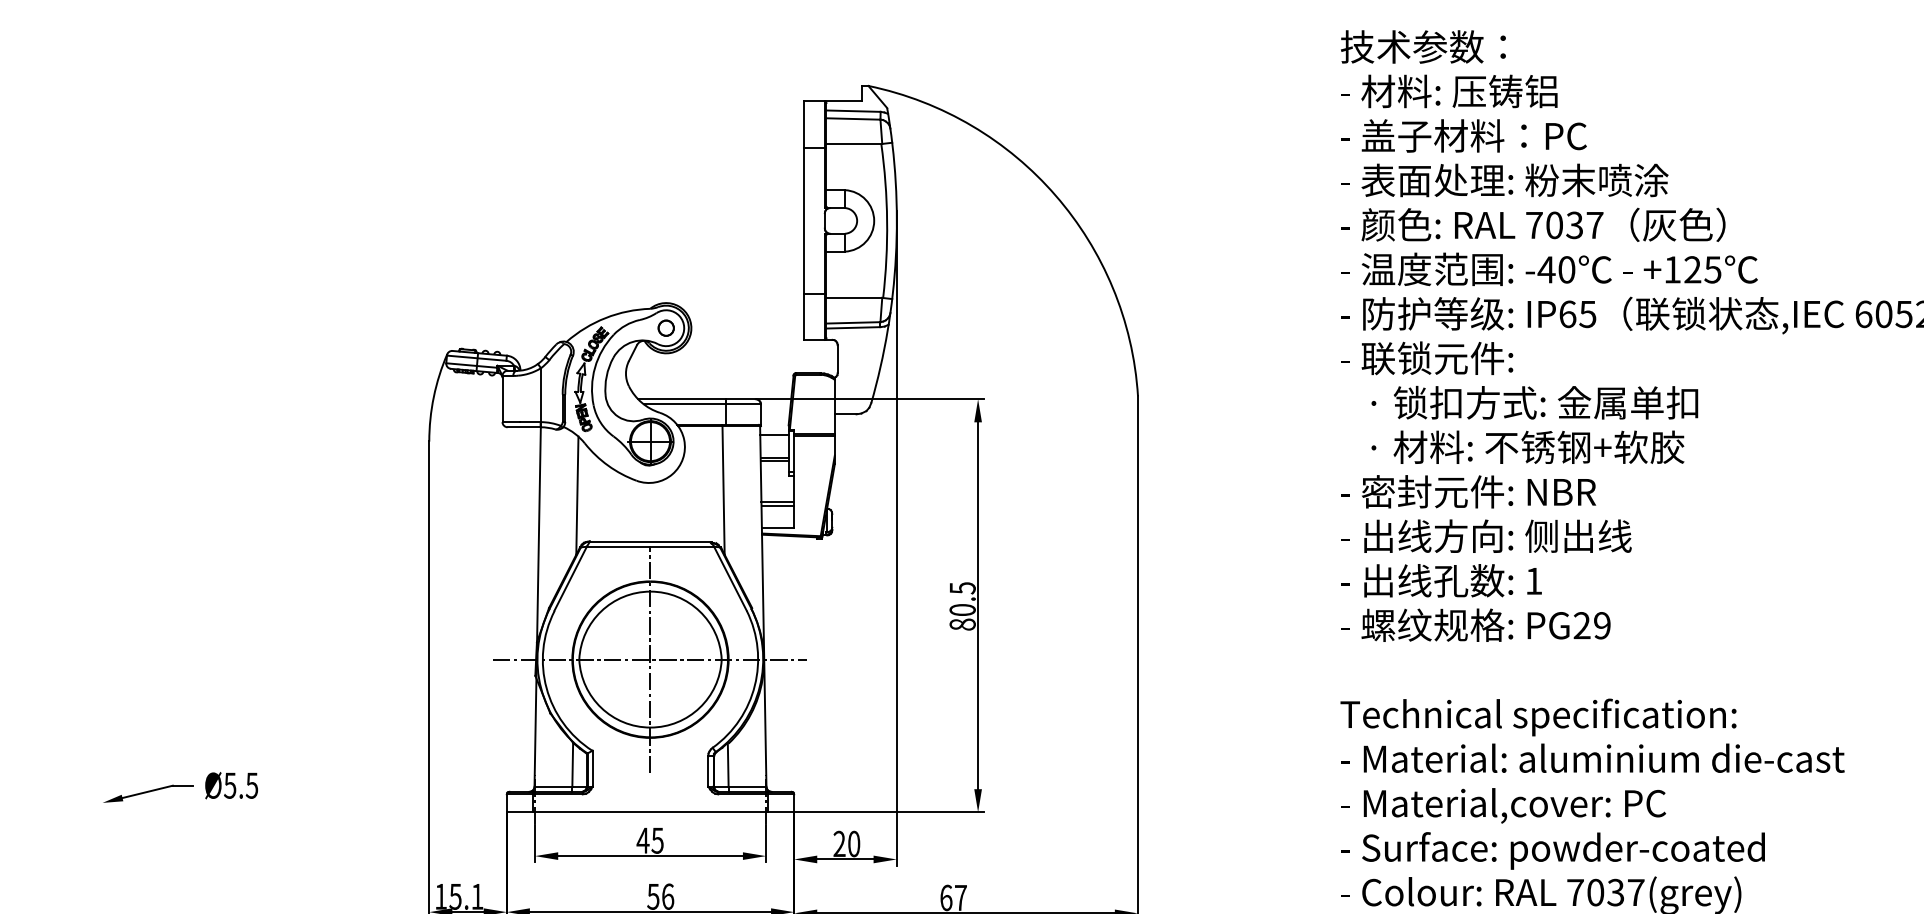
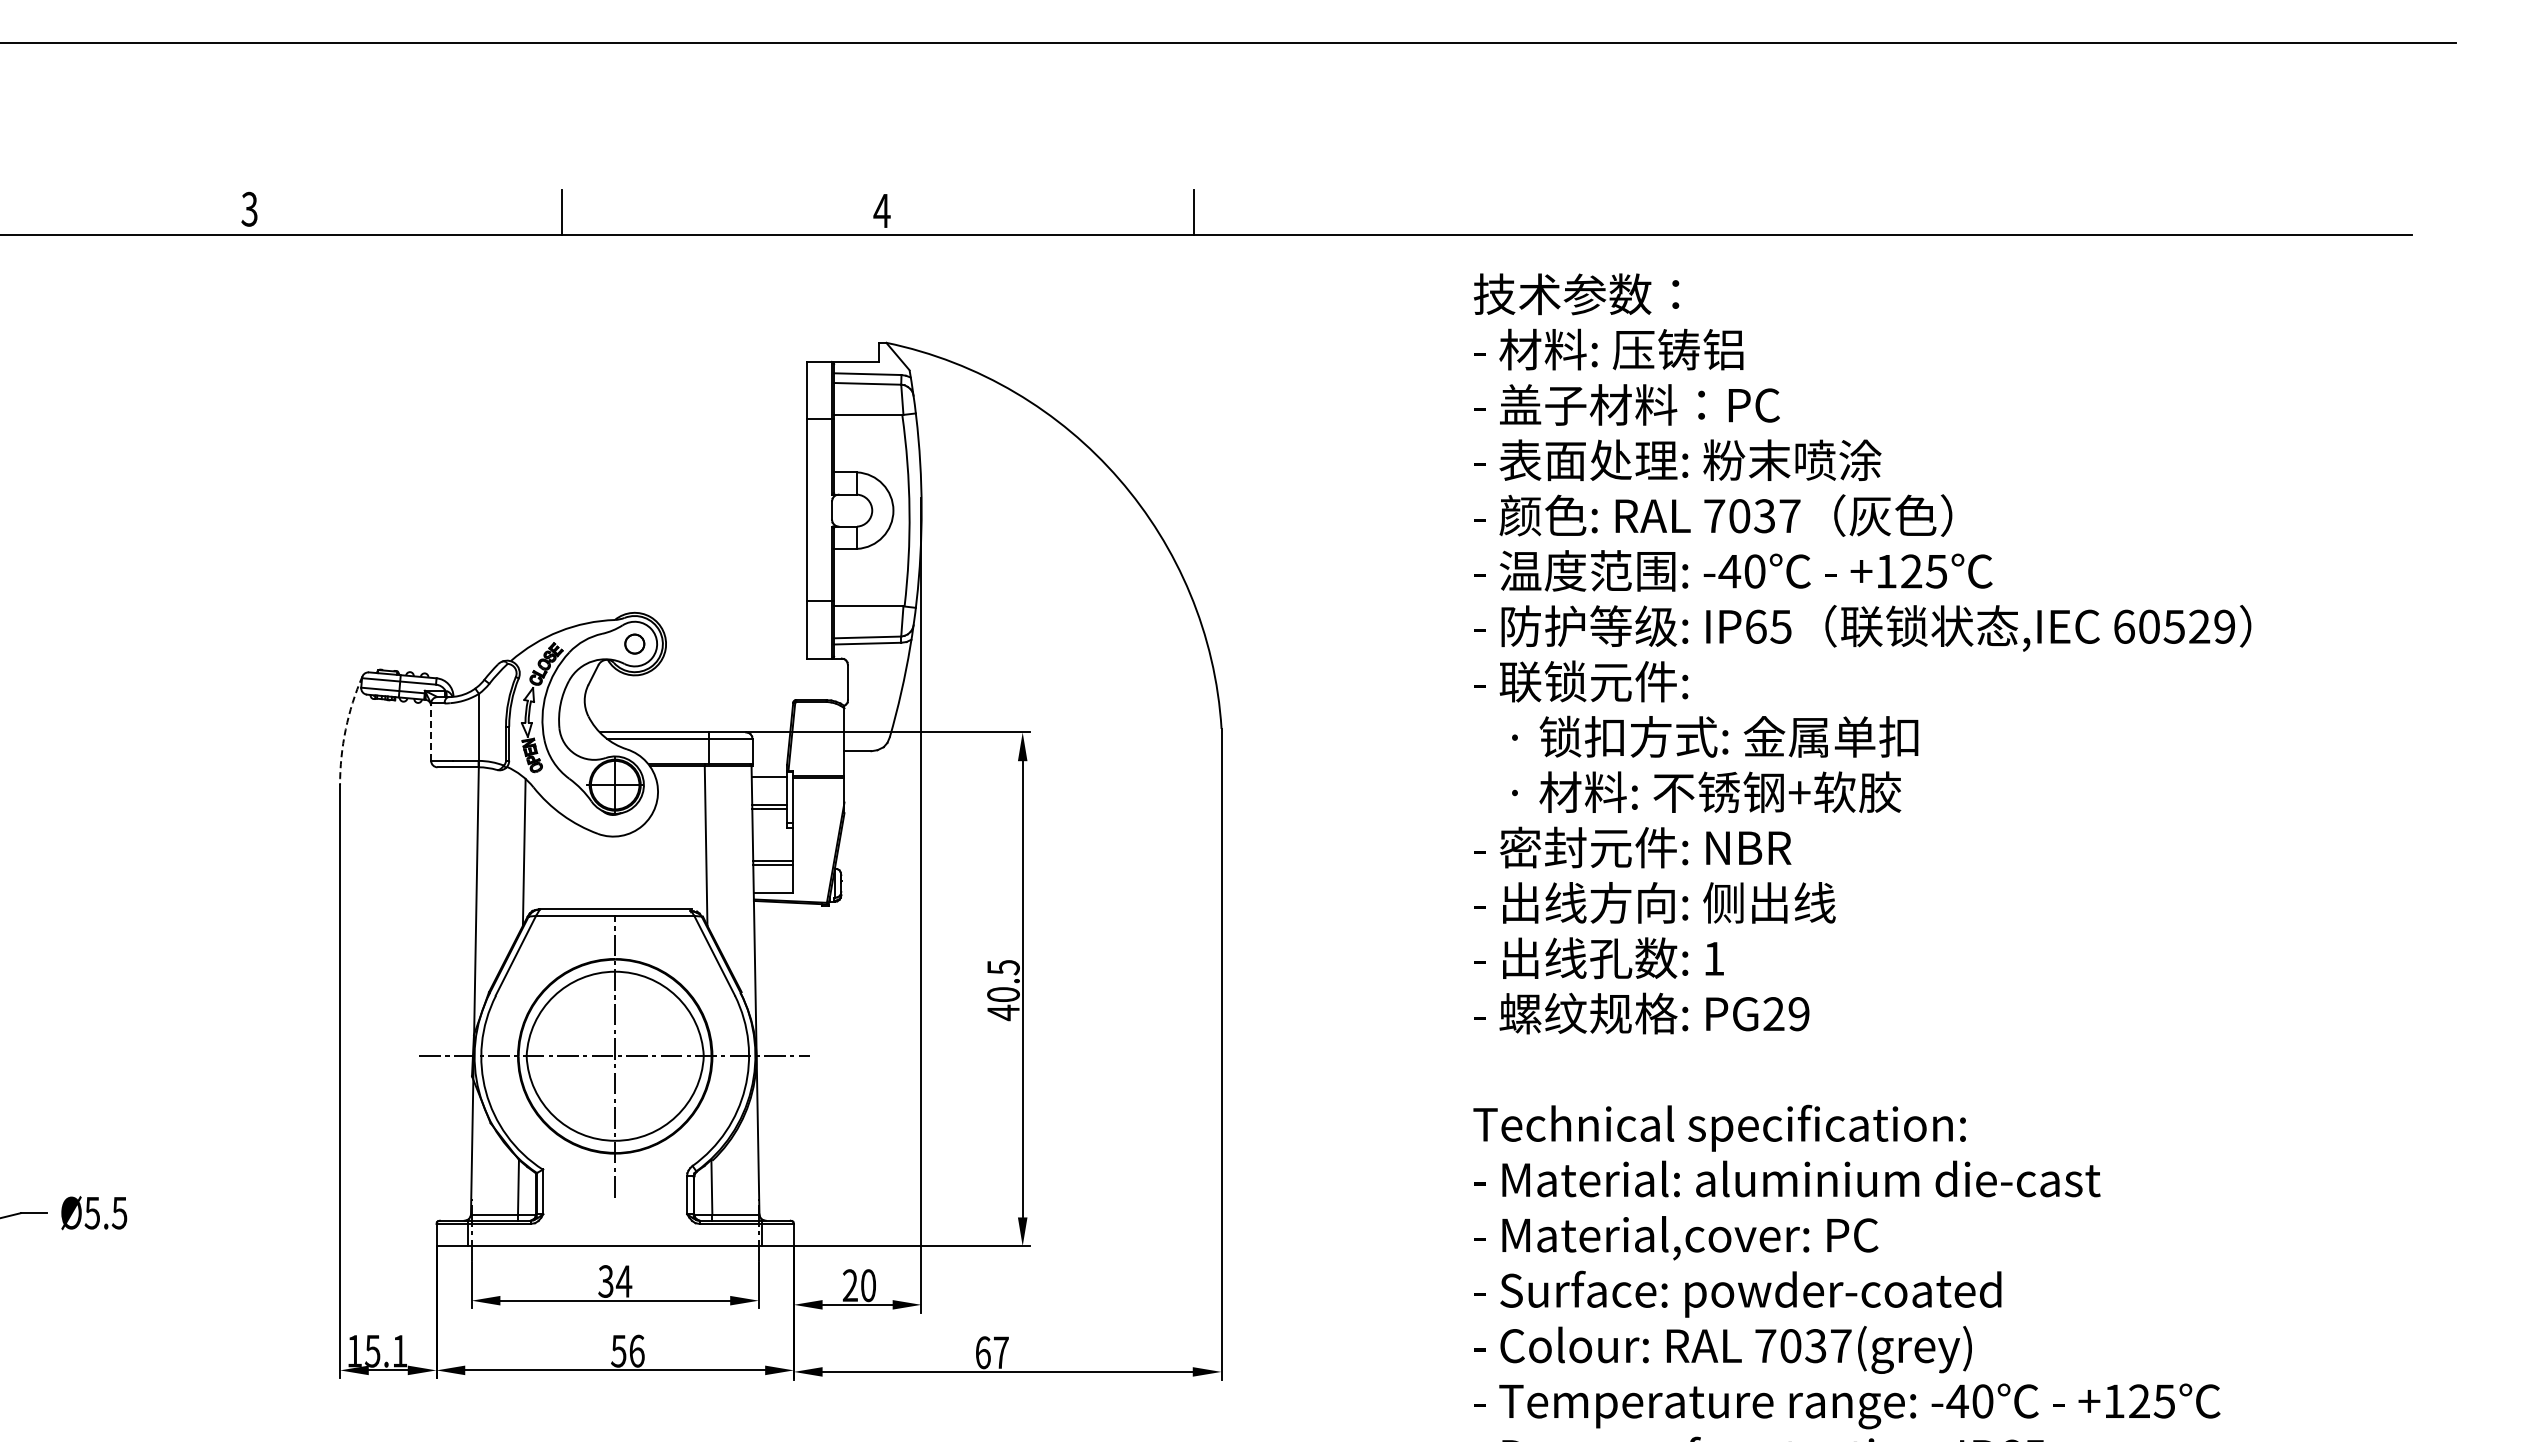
arc: (433, 396) -> (345, 729), solid -> dashed
line: (502, 399) -> (431, 732), solid -> dashed
text: (962, 624) -> (1003, 1012), 80.5 -> 40.5
text: (649, 840) -> (614, 1281), 45 -> 34

